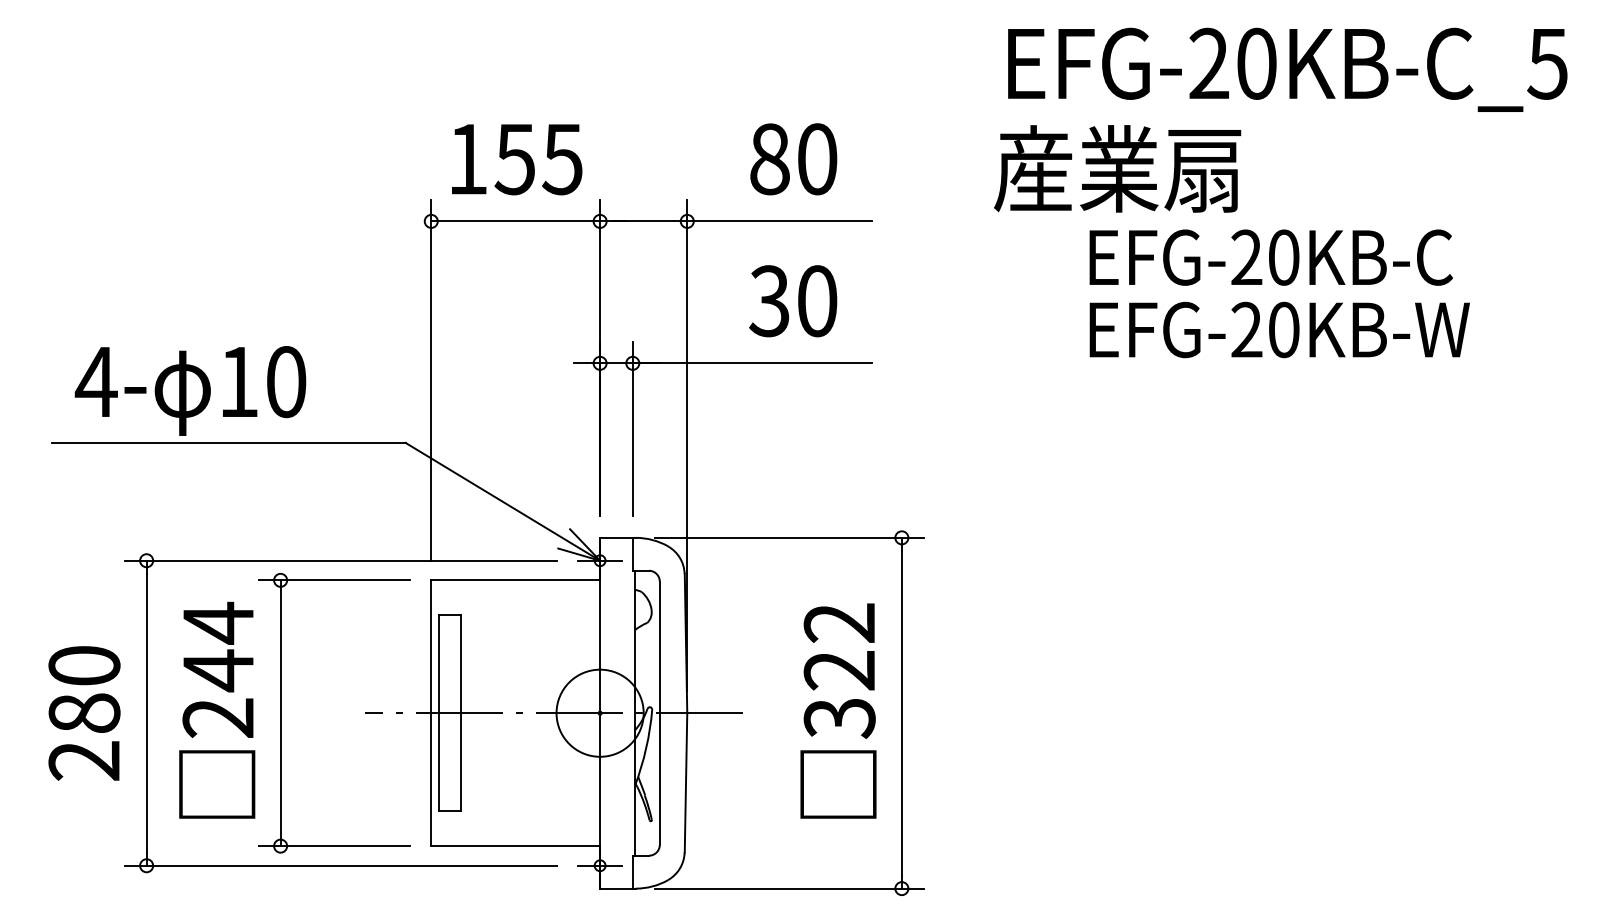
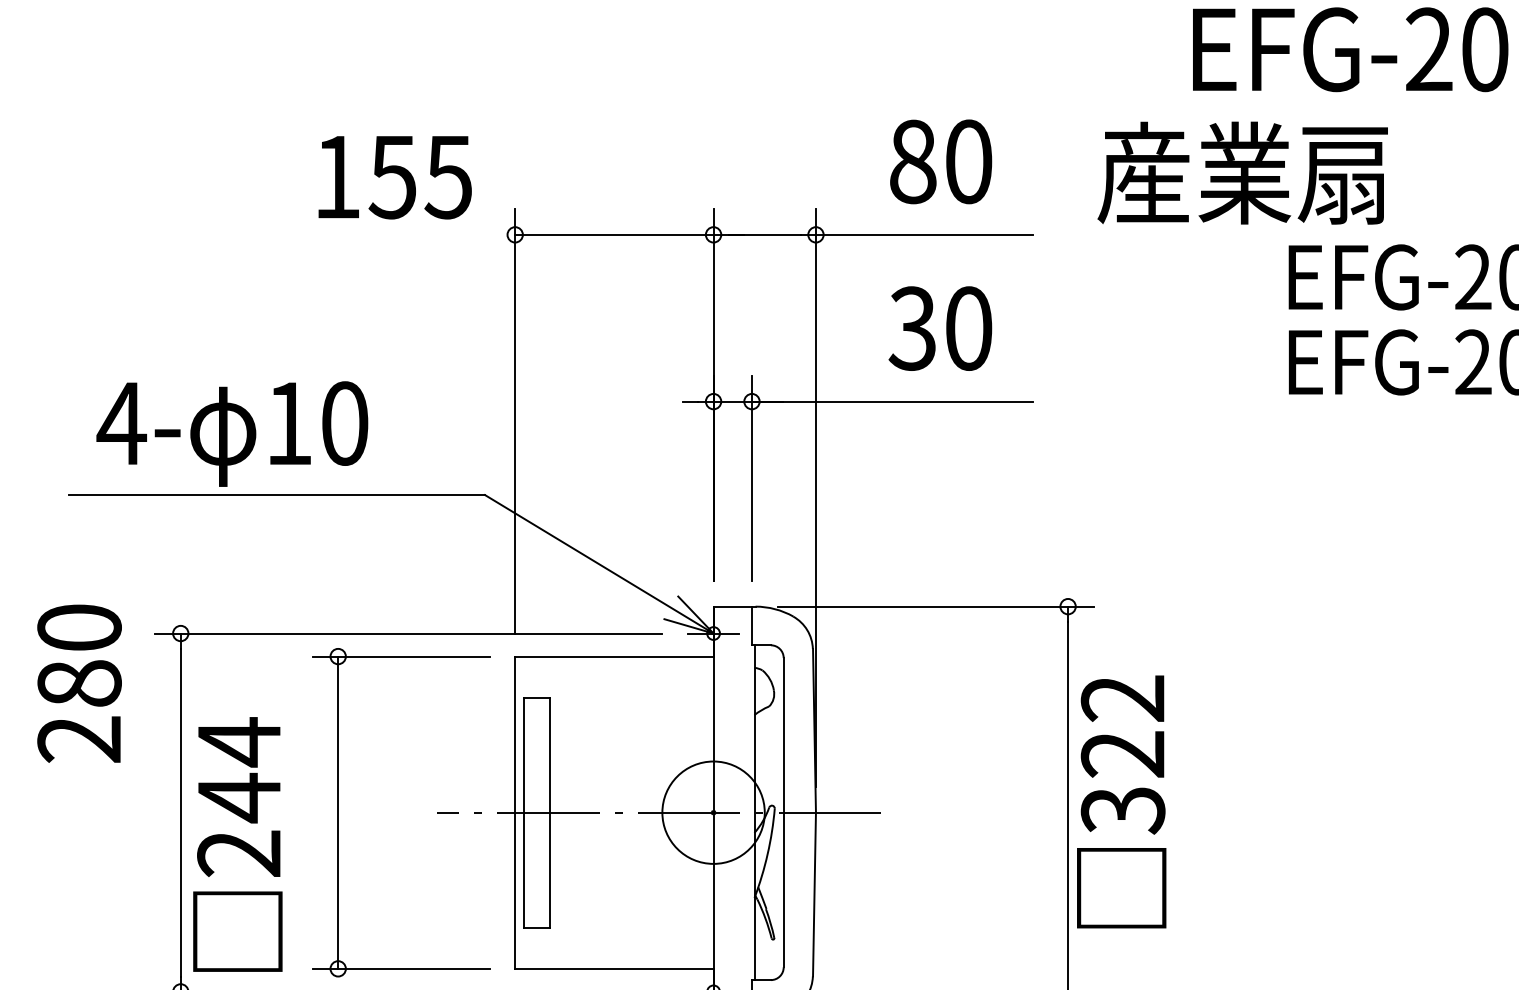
text: (517, 159) -> (395, 177), moved
text: (1117, 168) -> (1242, 172), moved
text: (217, 709) -> (238, 843), moved
text: (838, 710) -> (1121, 801), moved
text: (84, 713) -> (79, 683), moved

